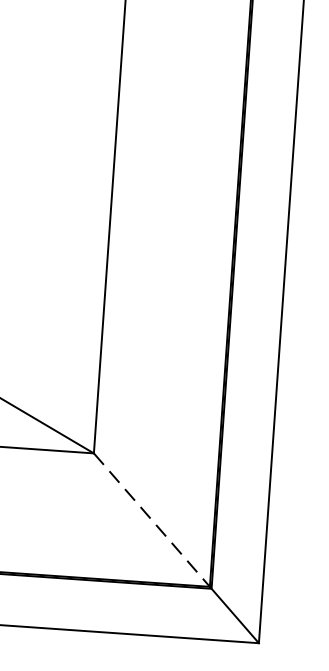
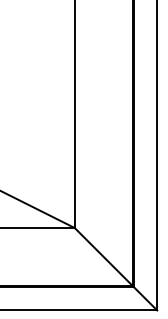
line: (153, 521) -> (104, 257), dashed -> solid

